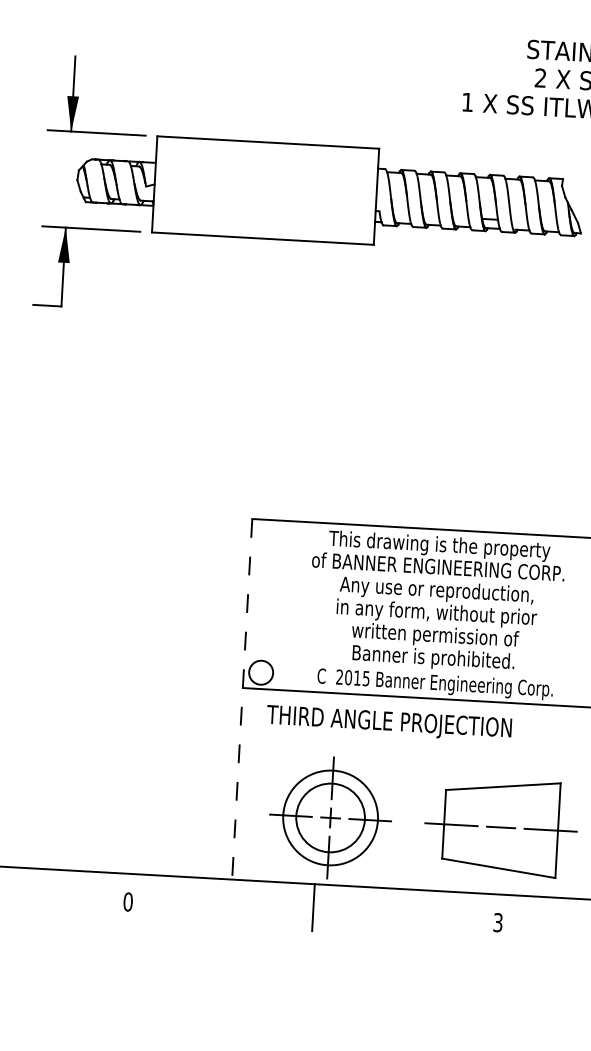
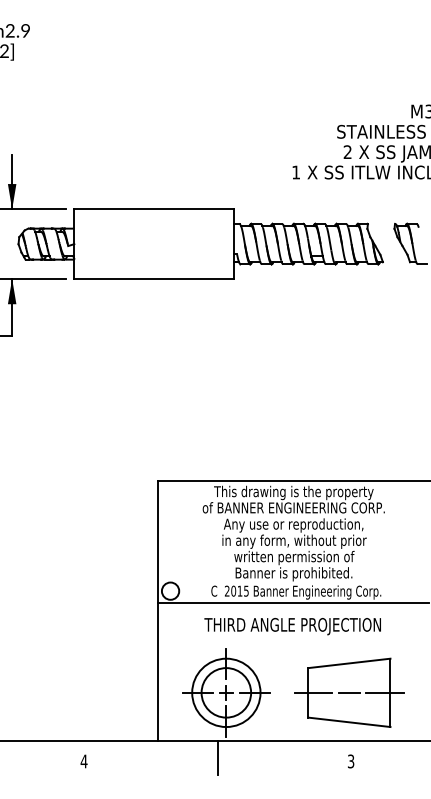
line: (242, 699) -> (158, 611), dashed -> solid
text: (388, 723) -> (292, 626), moved
text: (127, 902) -> (83, 761), 0 -> 4

